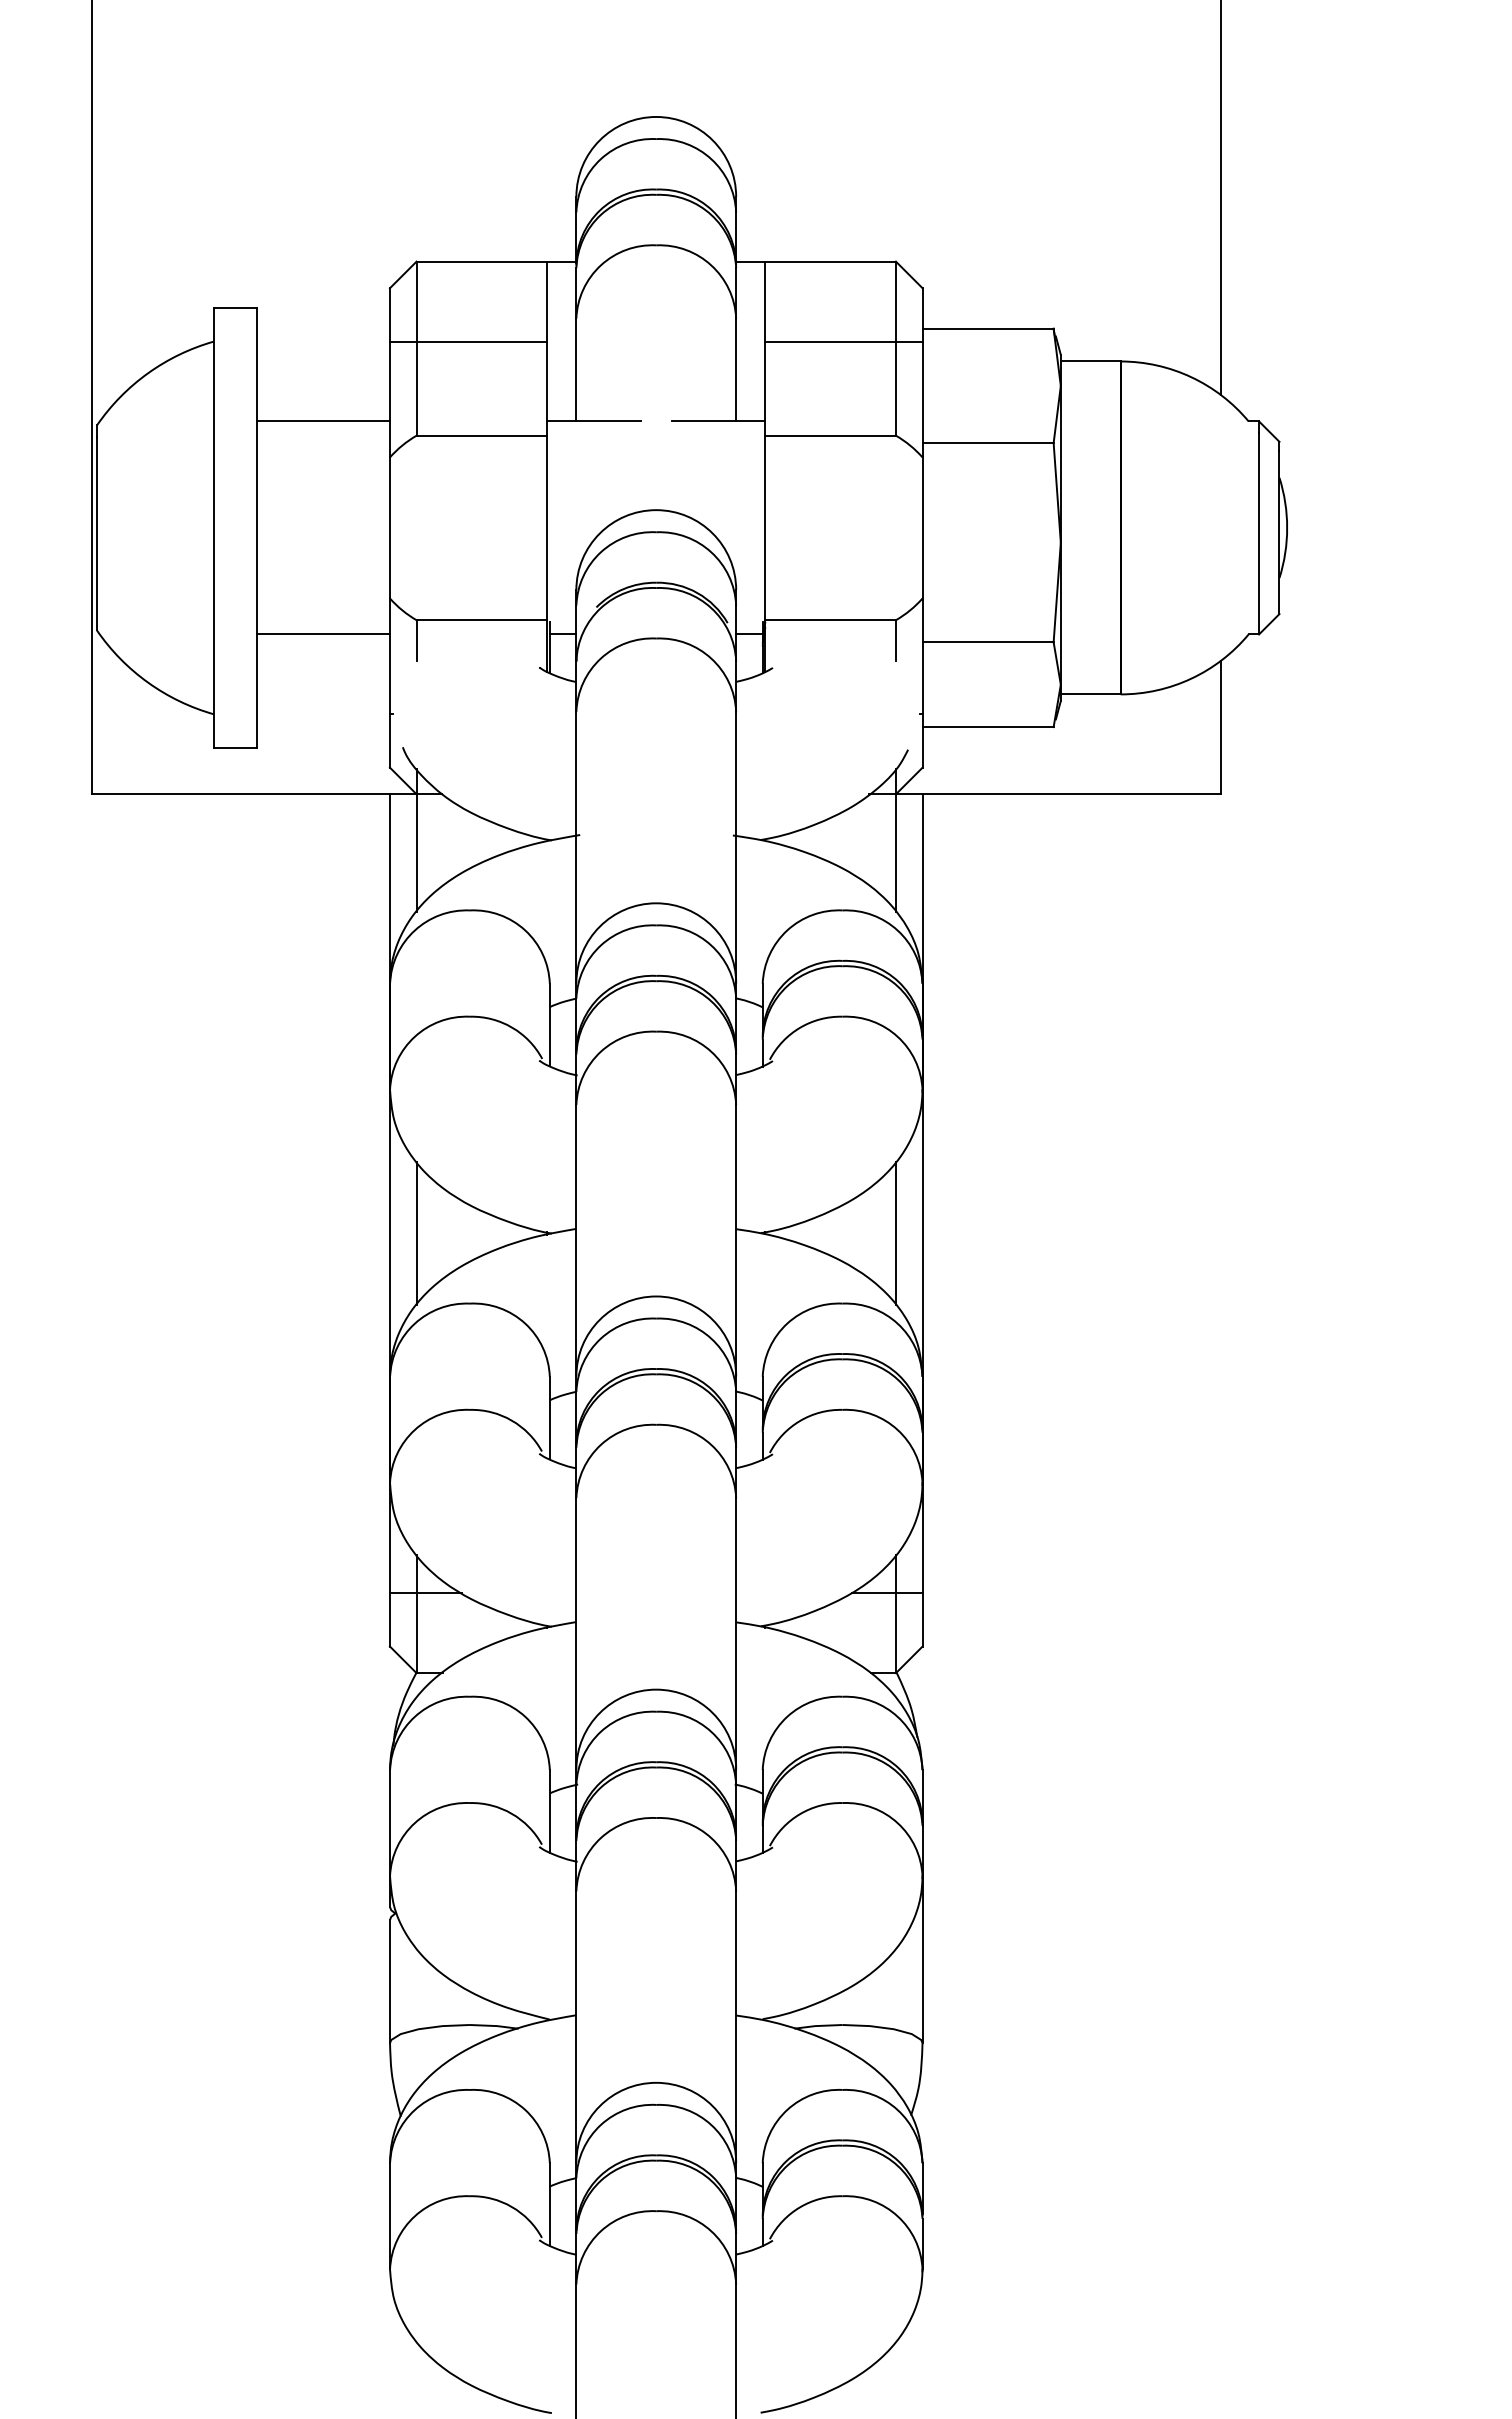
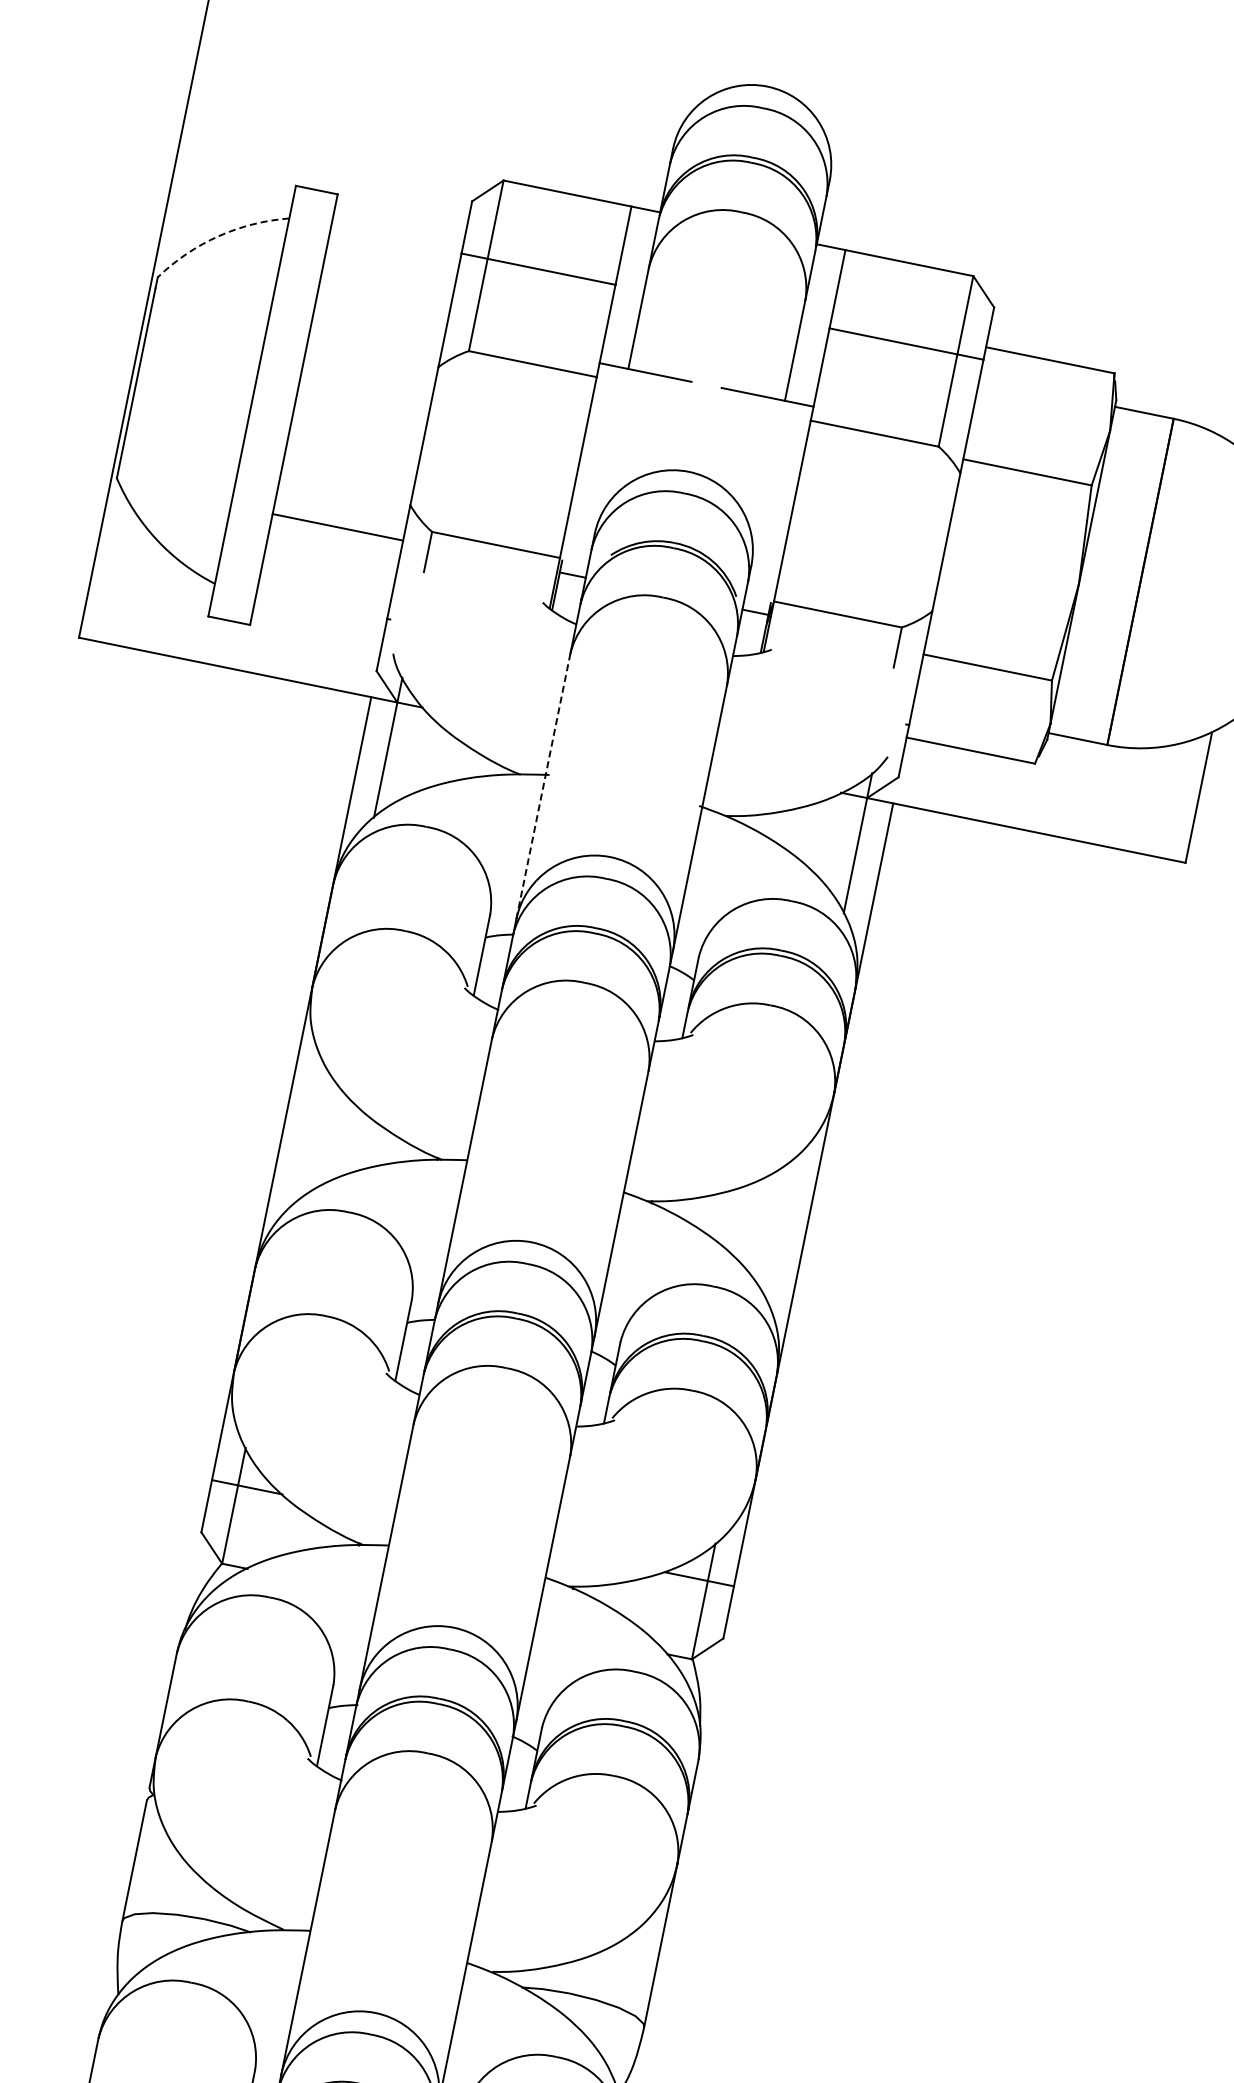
arc: (148, 373) -> (218, 236), solid -> dashed
line: (322, 421) -> (379, 318), removed
line: (576, 847) -> (543, 786), solid -> dashed
line: (416, 1233) -> (309, 1132), removed
line: (895, 1233) -> (779, 1228), removed

